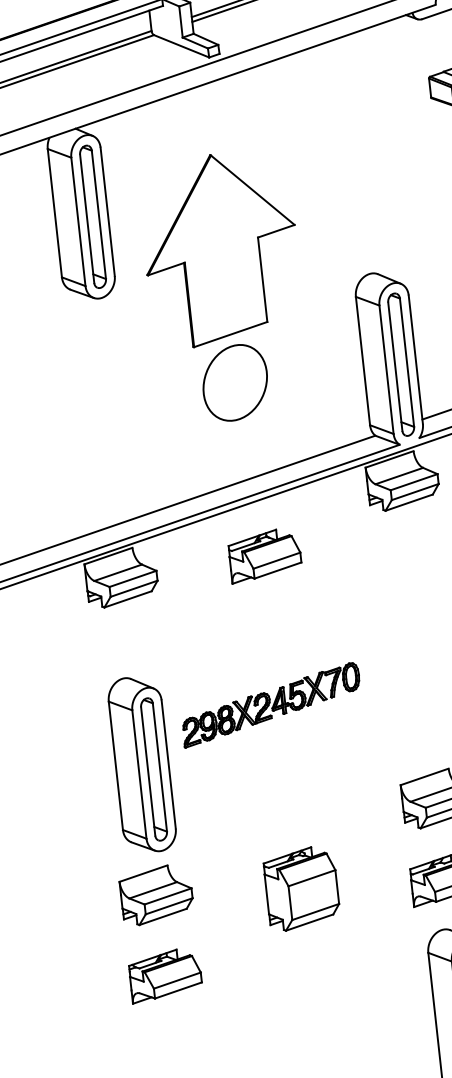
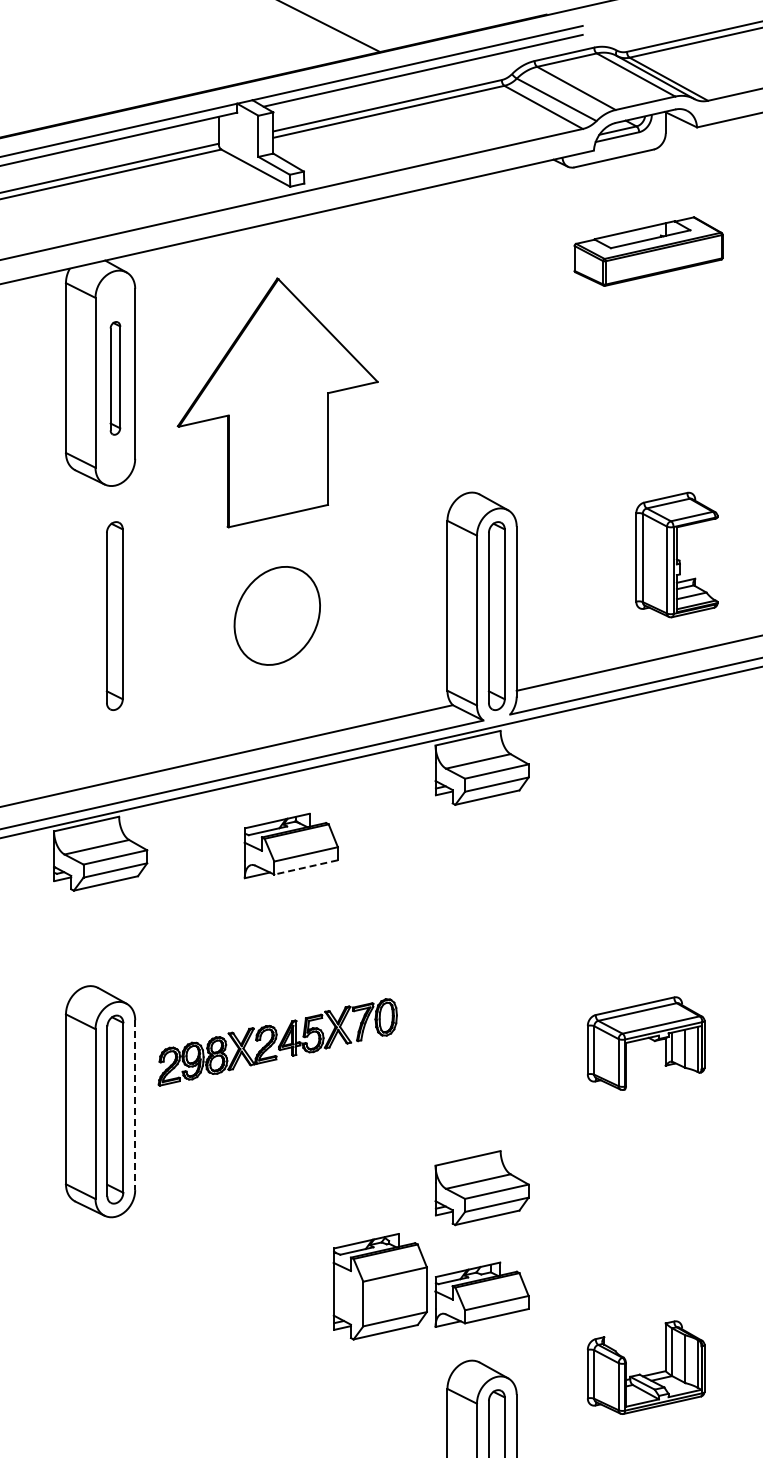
part: (93, 216) -> (115, 378), size x0.6
part: (220, 248) -> (277, 402), moved
part: (112, 396) -> (114, 615), added
line: (278, 570) -> (306, 867), solid -> dashed
line: (168, 764) -> (135, 1105), solid -> dashed
part: (301, 888) -> (379, 1286), moved
part: (156, 894) -> (100, 1273), removed
part: (165, 975) -> (100, 1380), removed

